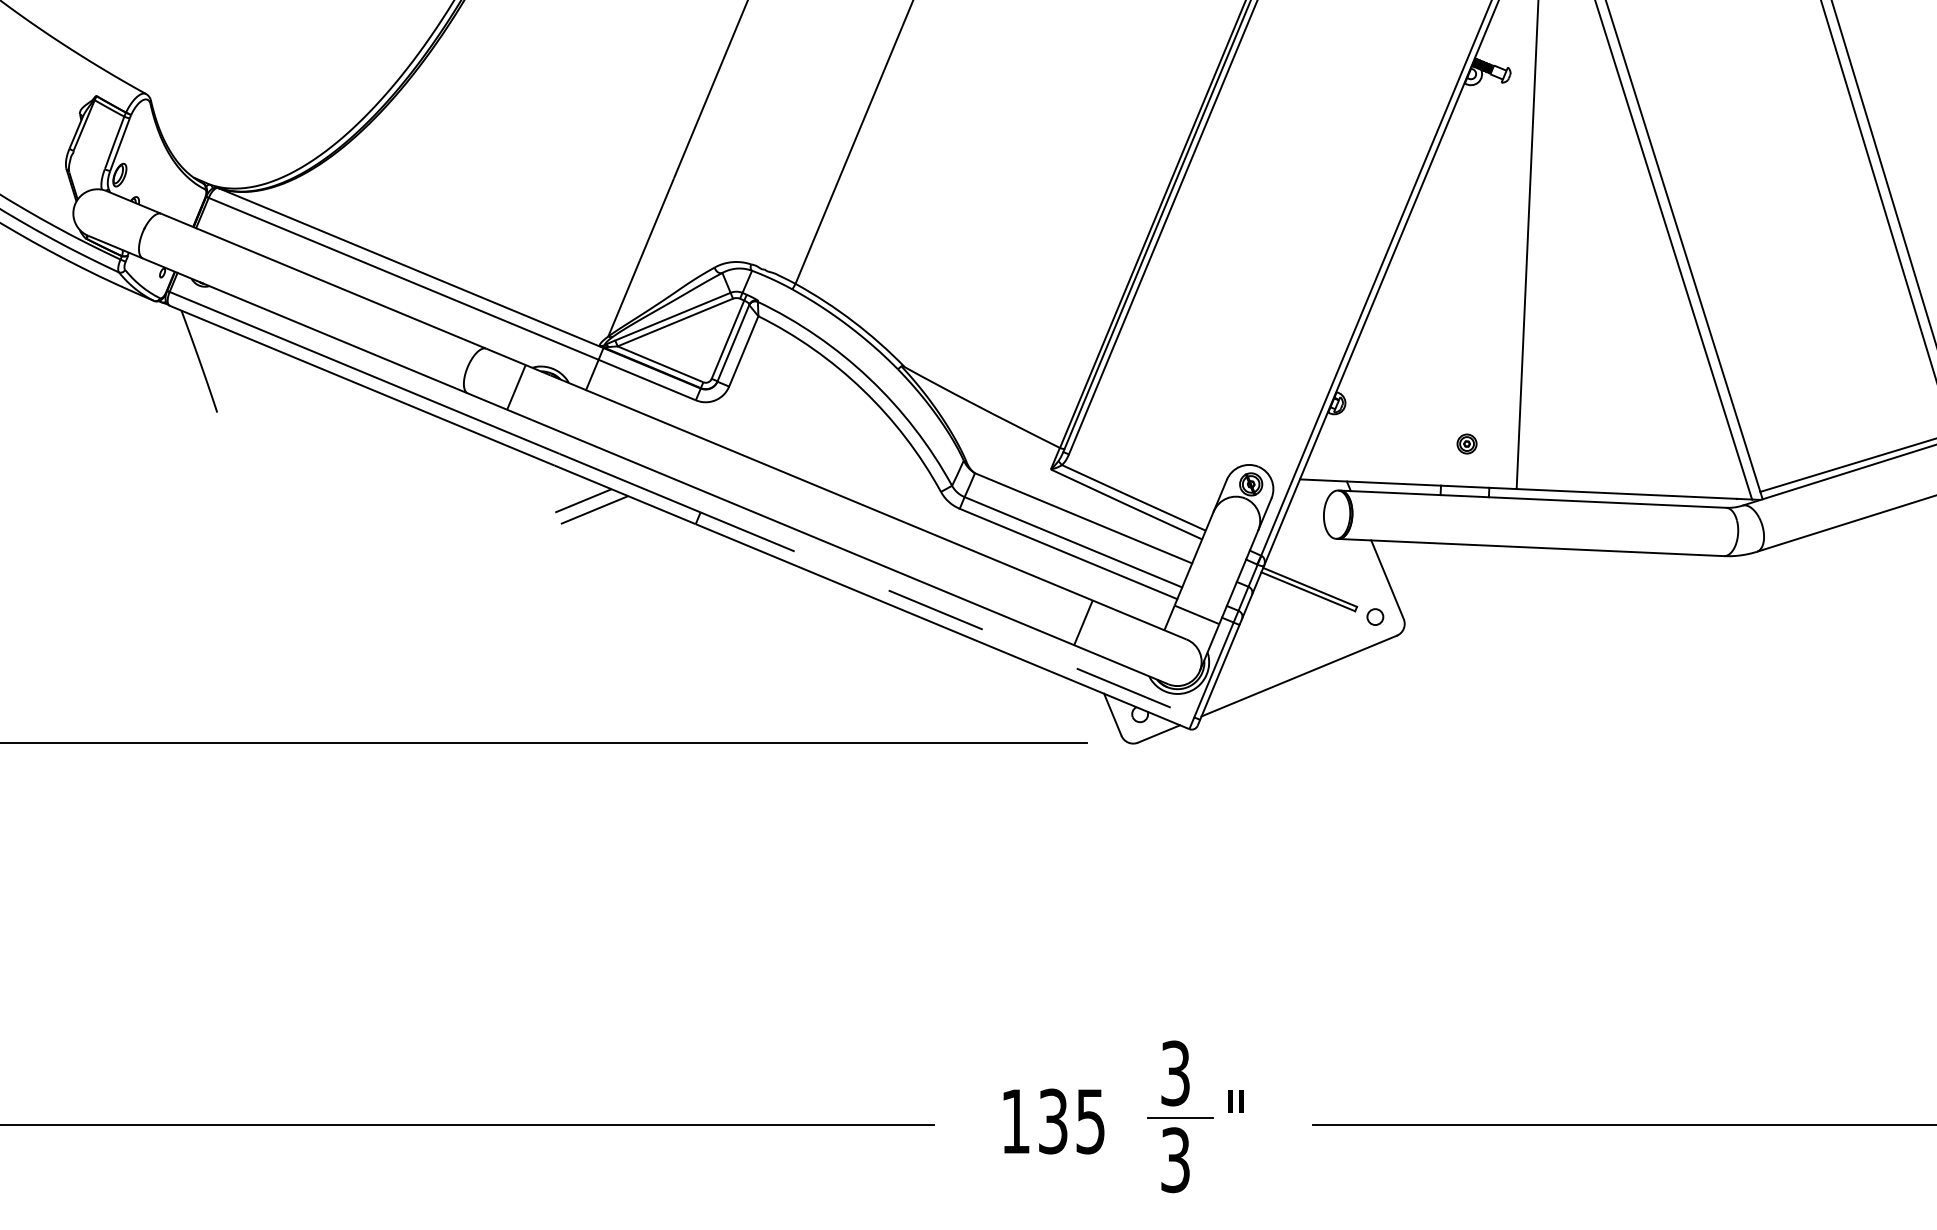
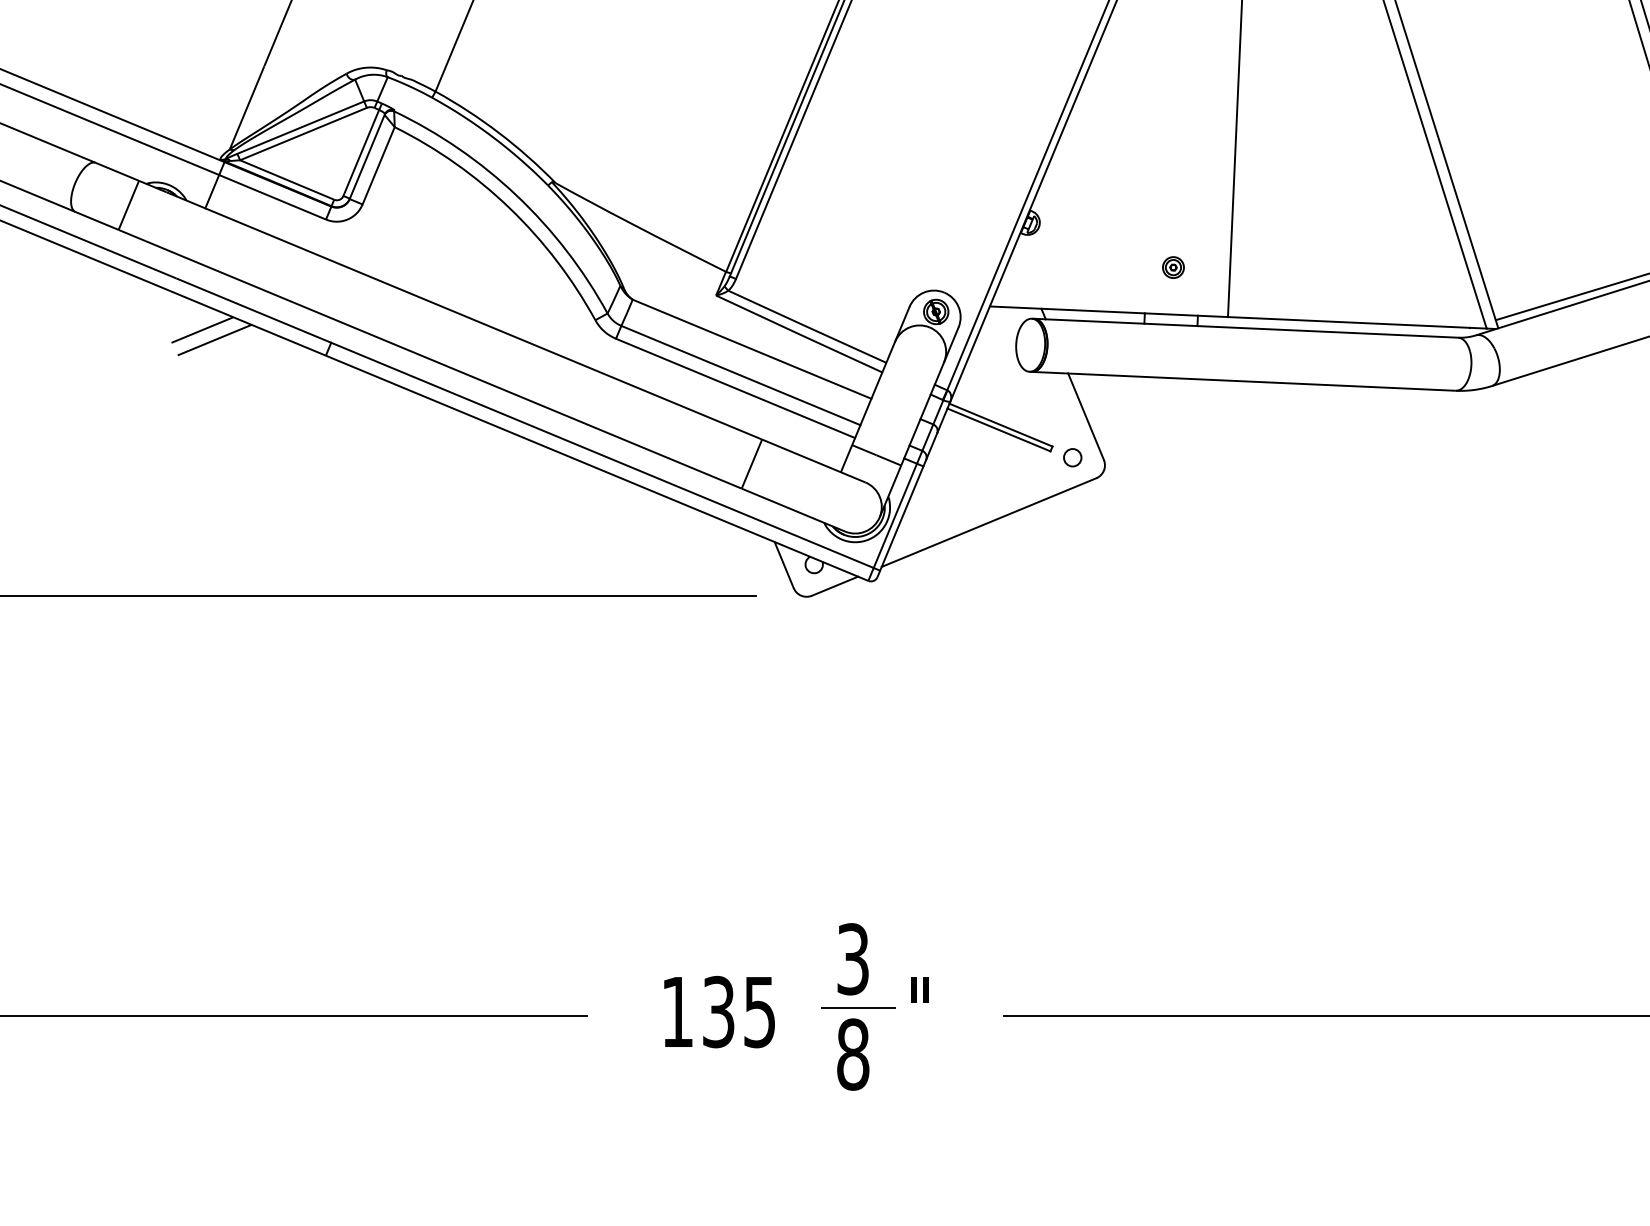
line: (947, 615) -> (602, 456), dashed -> solid
text: (1175, 1160) -> (853, 1054), 3 -> 8

